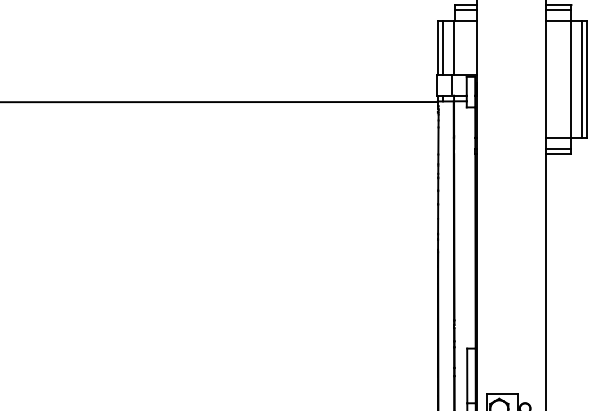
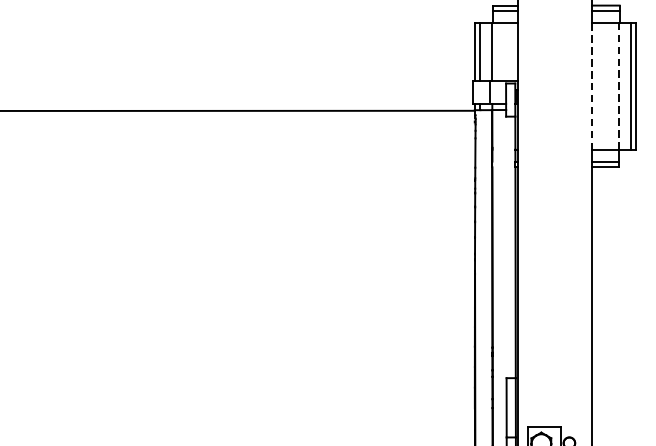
line: (570, 79) -> (618, 86), solid -> dashed
line: (546, 80) -> (592, 87), solid -> dashed

